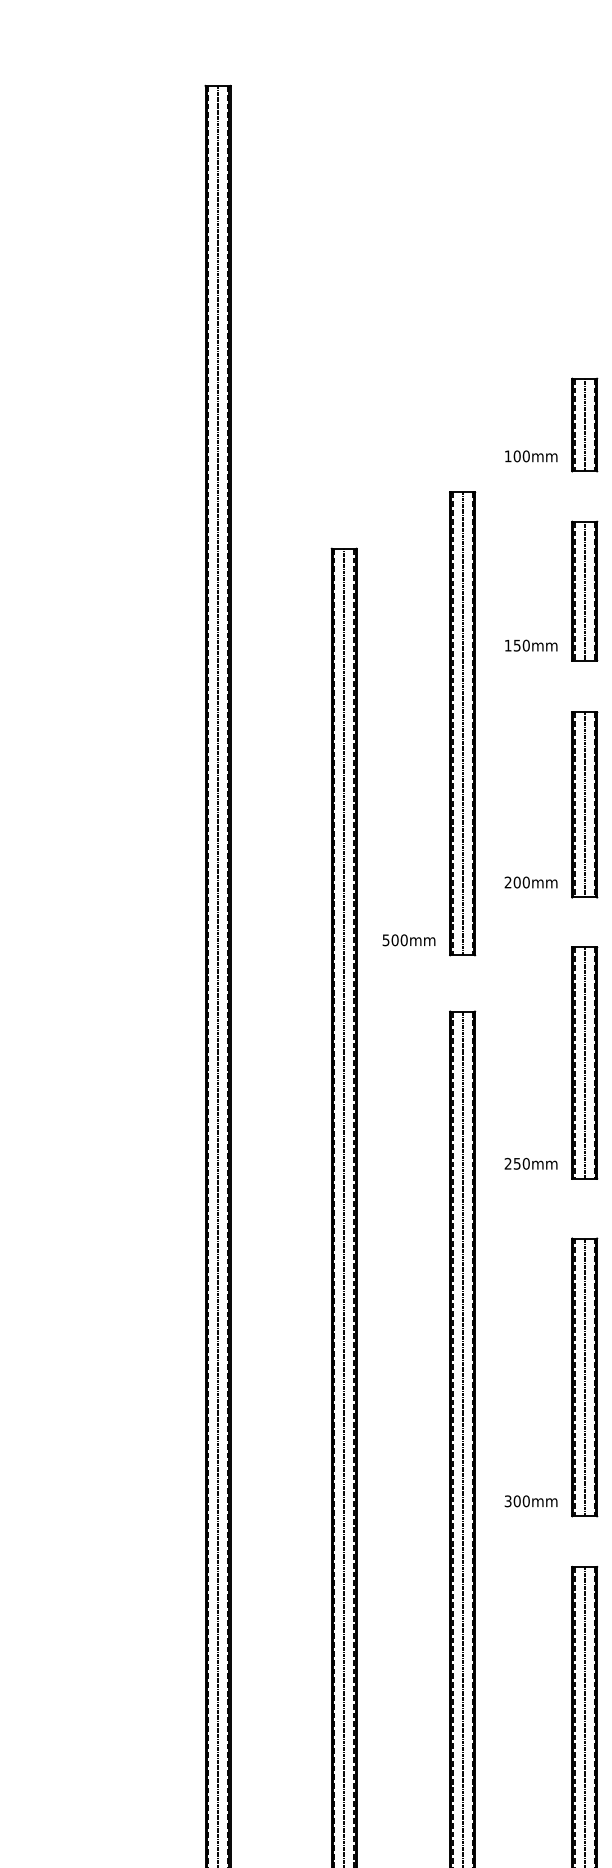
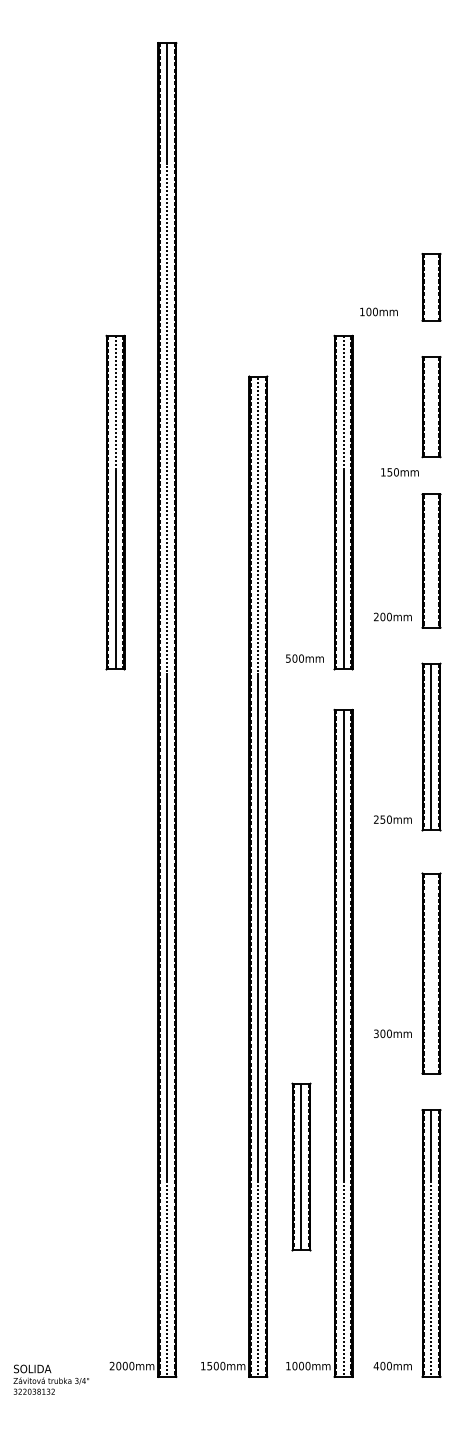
line: (584, 425) -> (431, 287), removed
text: (530, 455) -> (378, 311), moved
line: (584, 591) -> (431, 407), removed
text: (530, 645) -> (399, 472), moved
part: (146, 723) -> (115, 502), added
line: (584, 804) -> (431, 560), removed
line: (584, 1377) -> (431, 973), removed
text: (530, 1500) -> (392, 1033), moved
part: (404, 1645) -> (301, 1166), added

